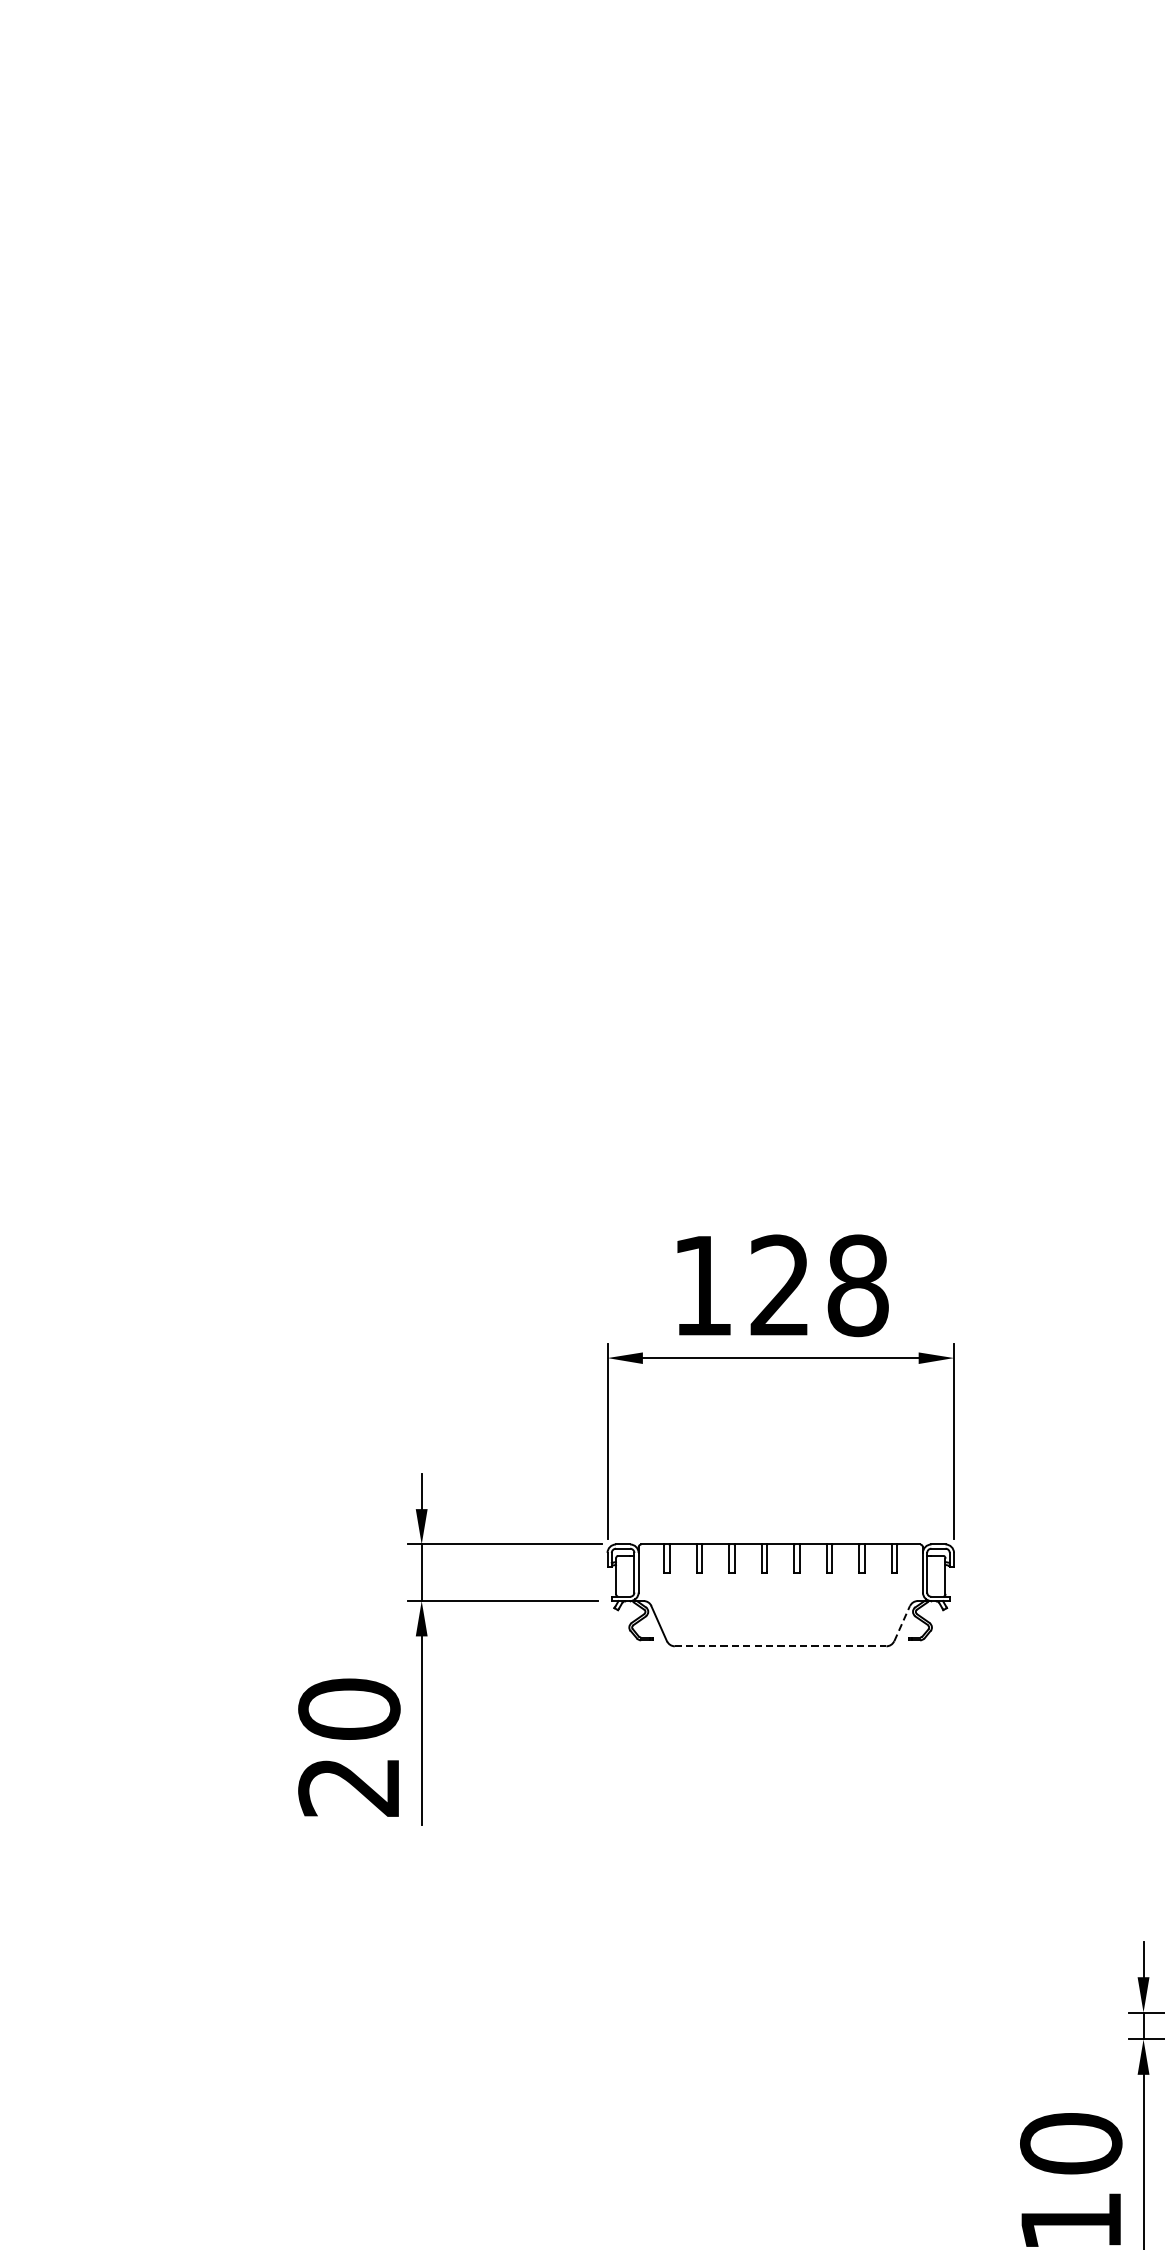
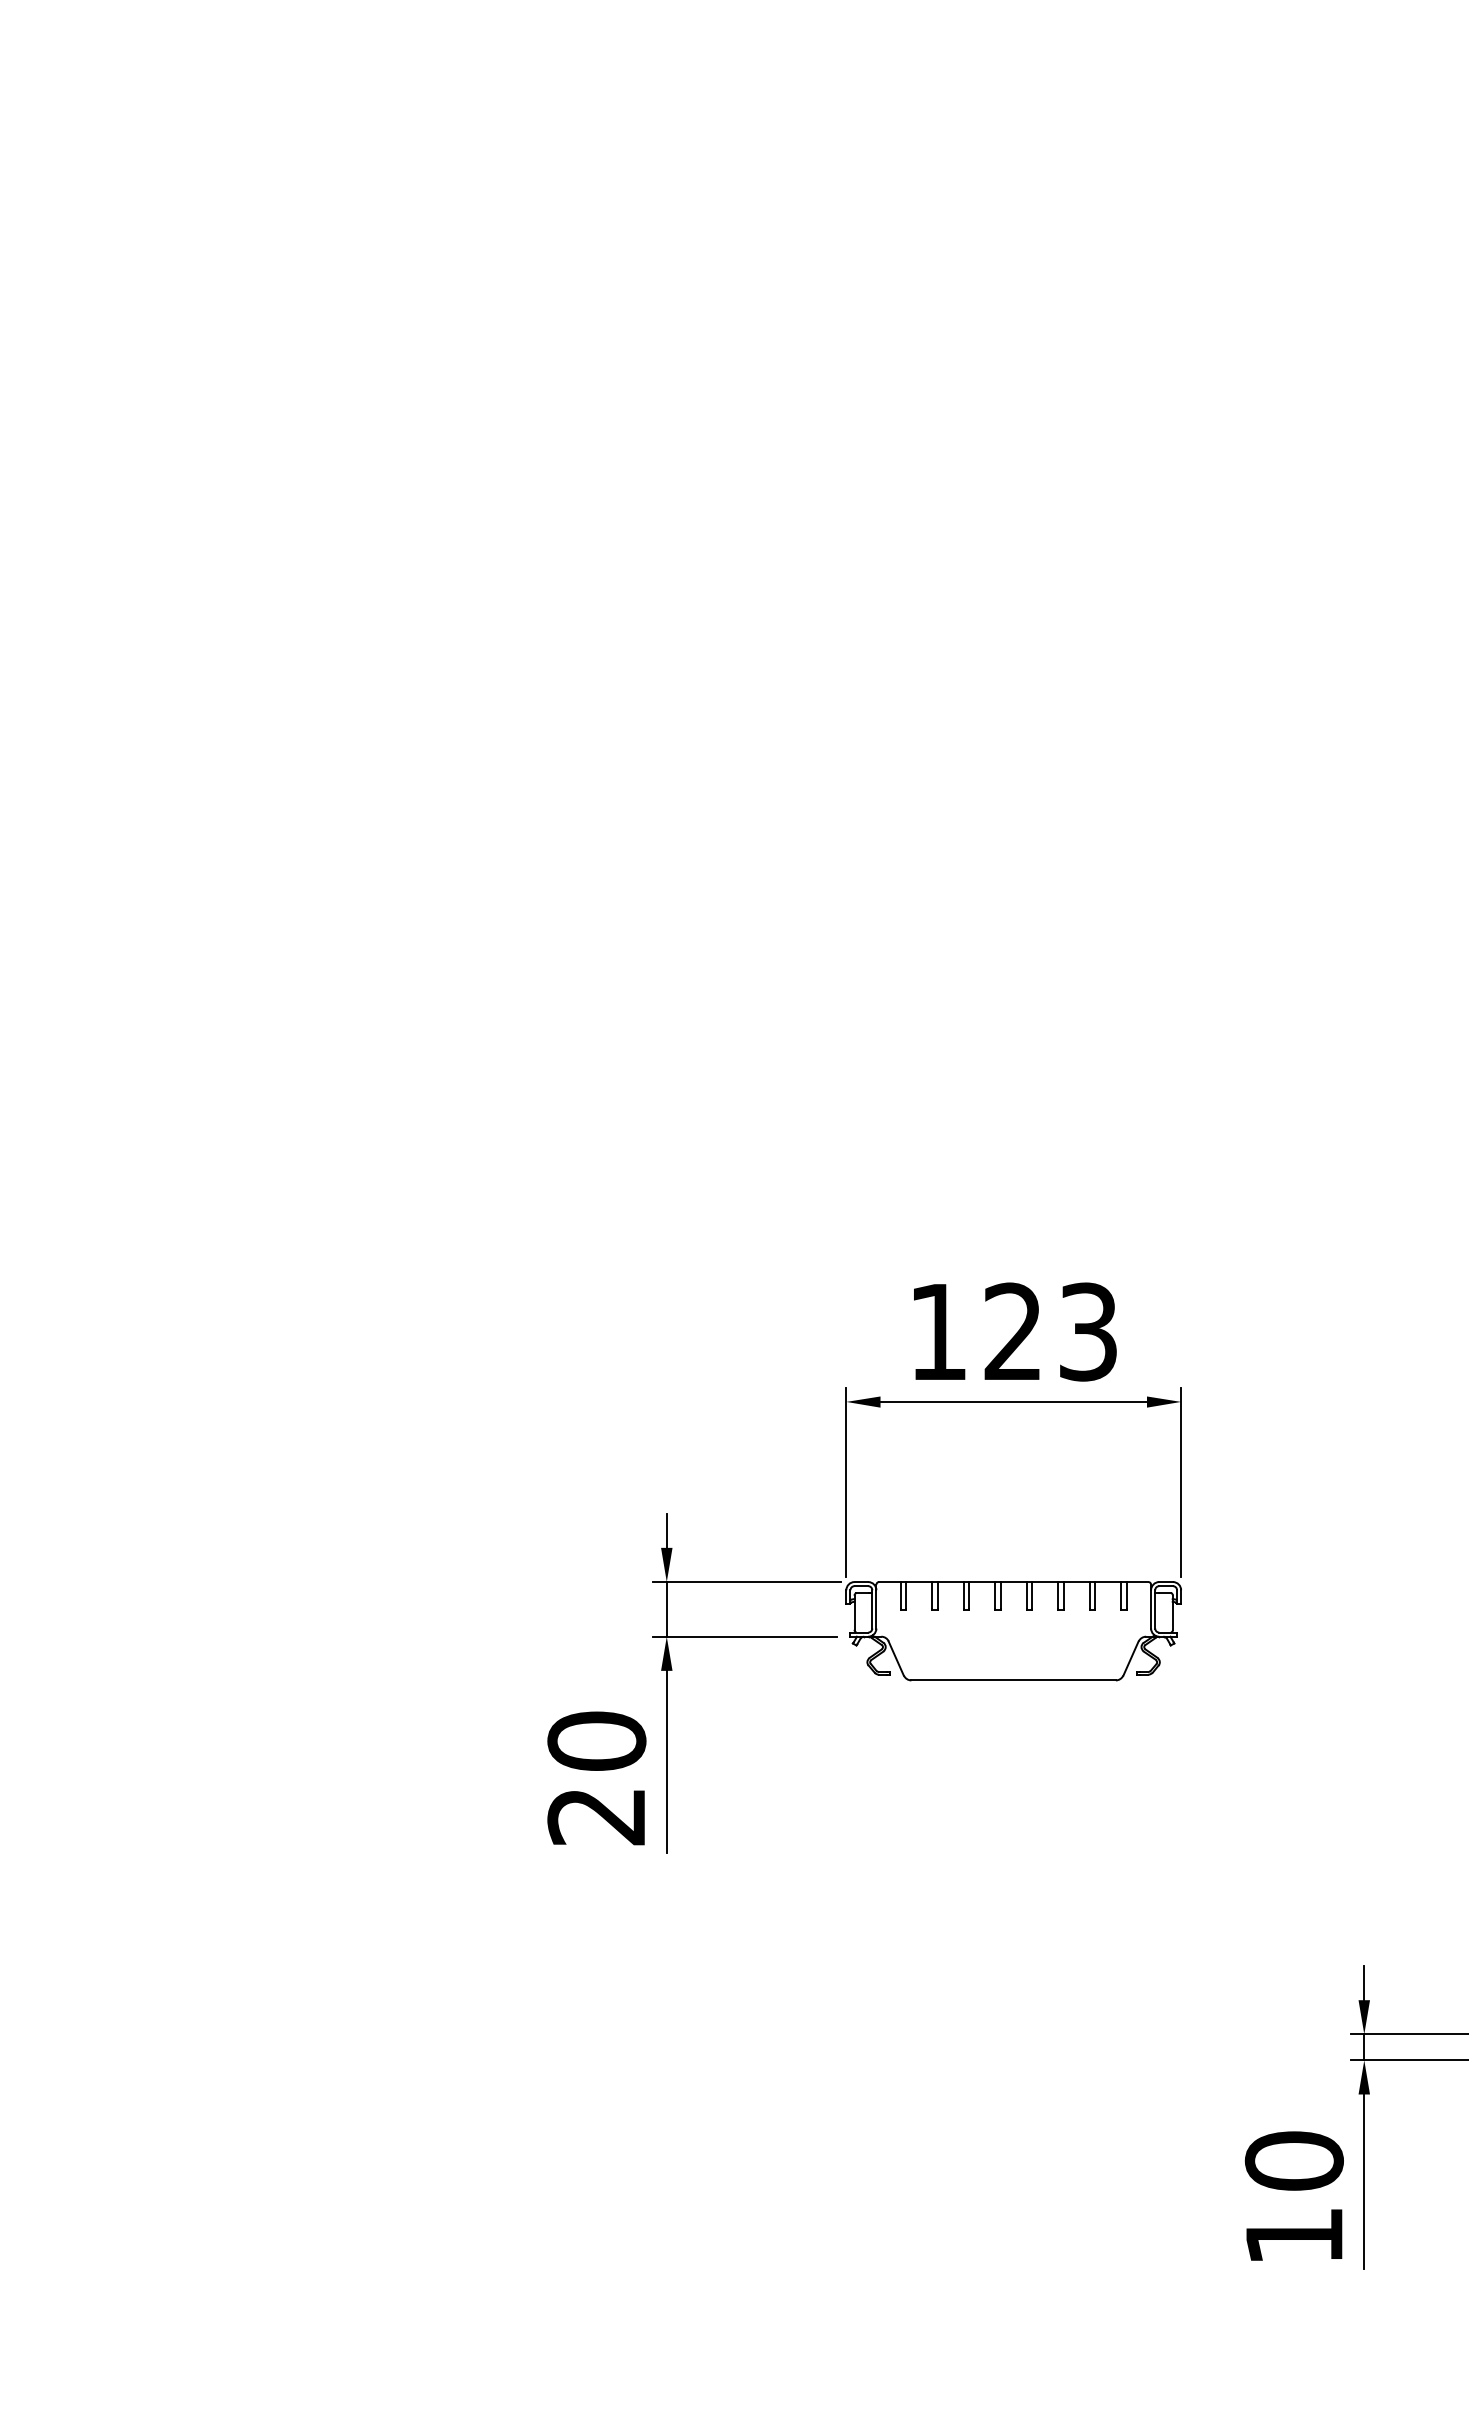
text: (858, 1285) -> (1088, 1331), 128 -> 123
line: (902, 1623) -> (1131, 1658), dashed -> solid
line: (781, 1646) -> (1014, 1680), dashed -> solid

